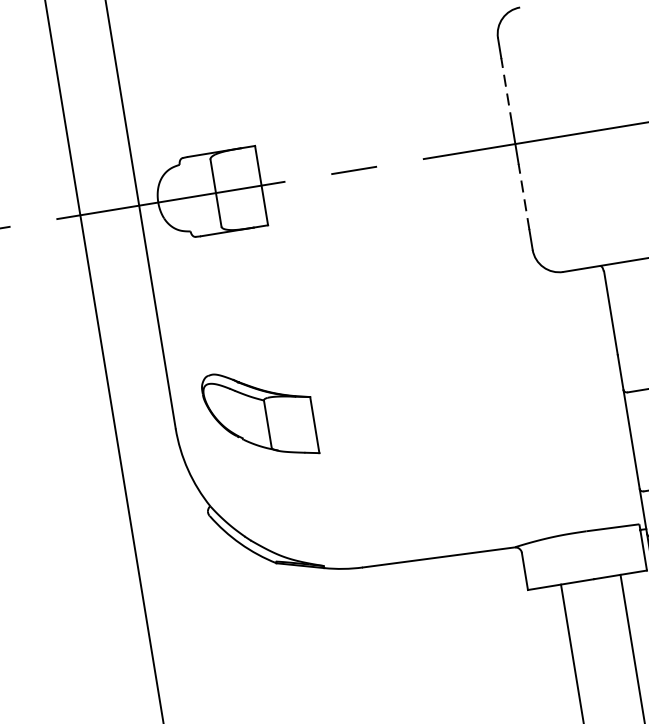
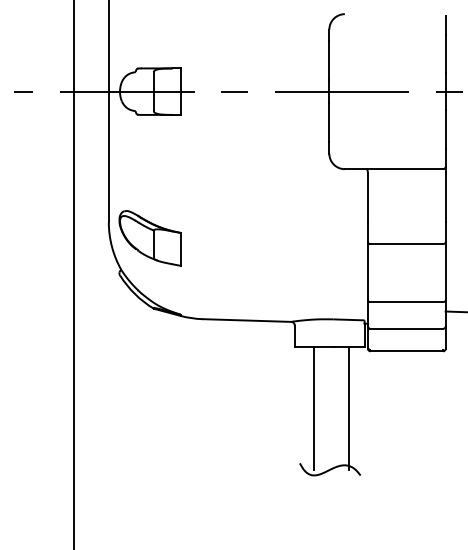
line: (506, 90) -> (329, 60), dashed -> solid
line: (524, 196) -> (329, 122), dashed -> solid
part: (258, 415) -> (149, 238), moved

